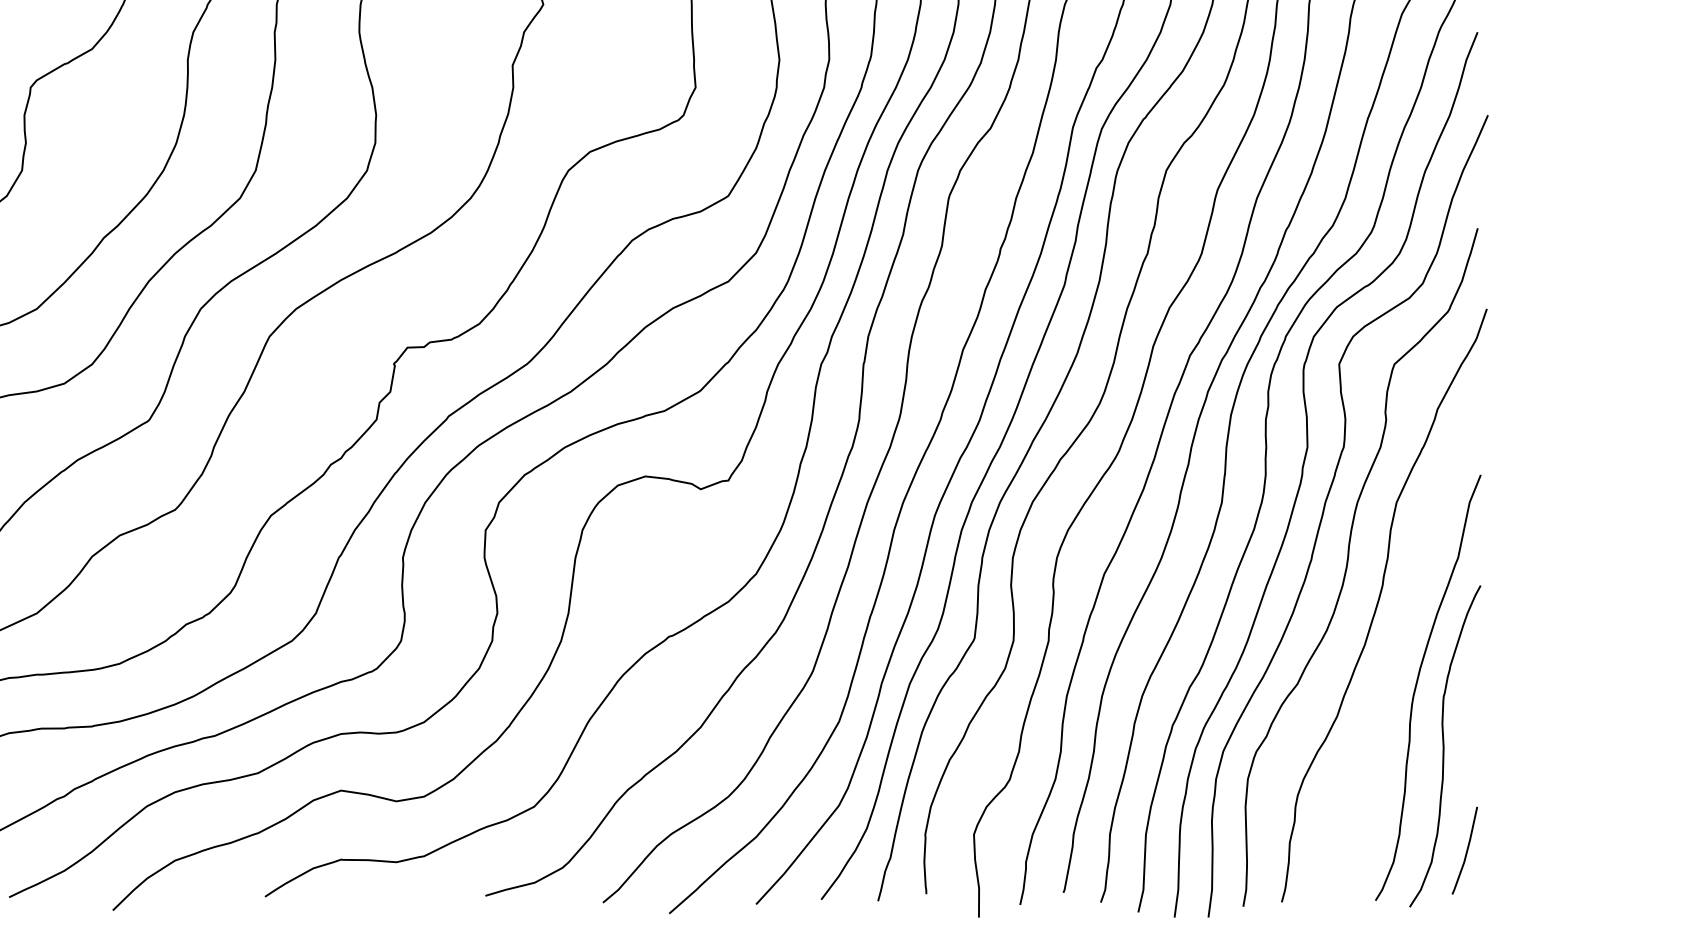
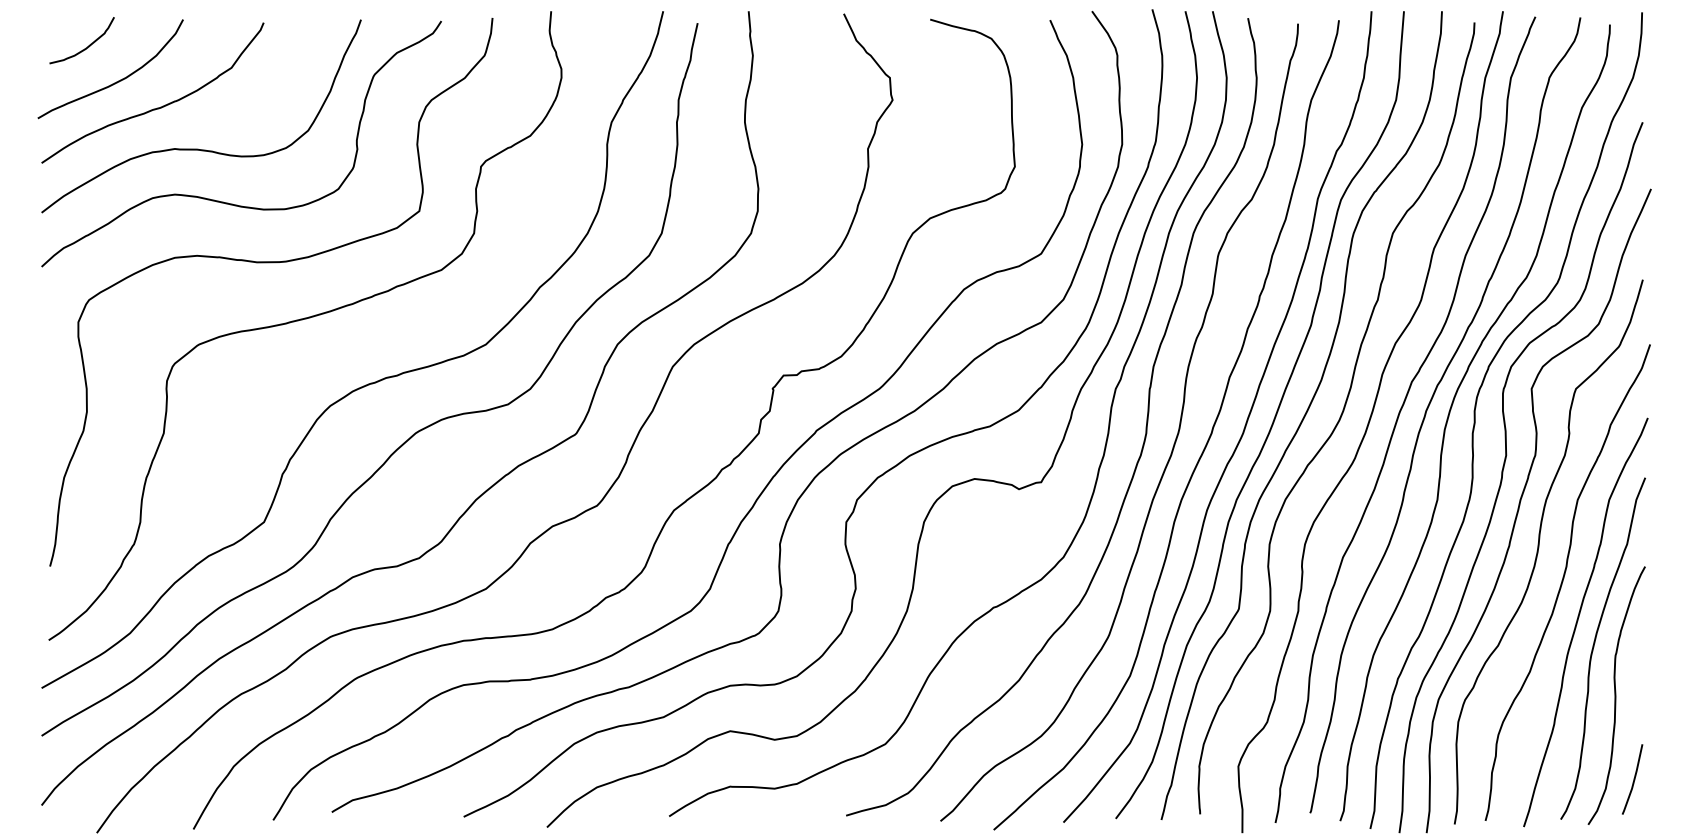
curve: (1397, 653) -> (1578, 621), added

